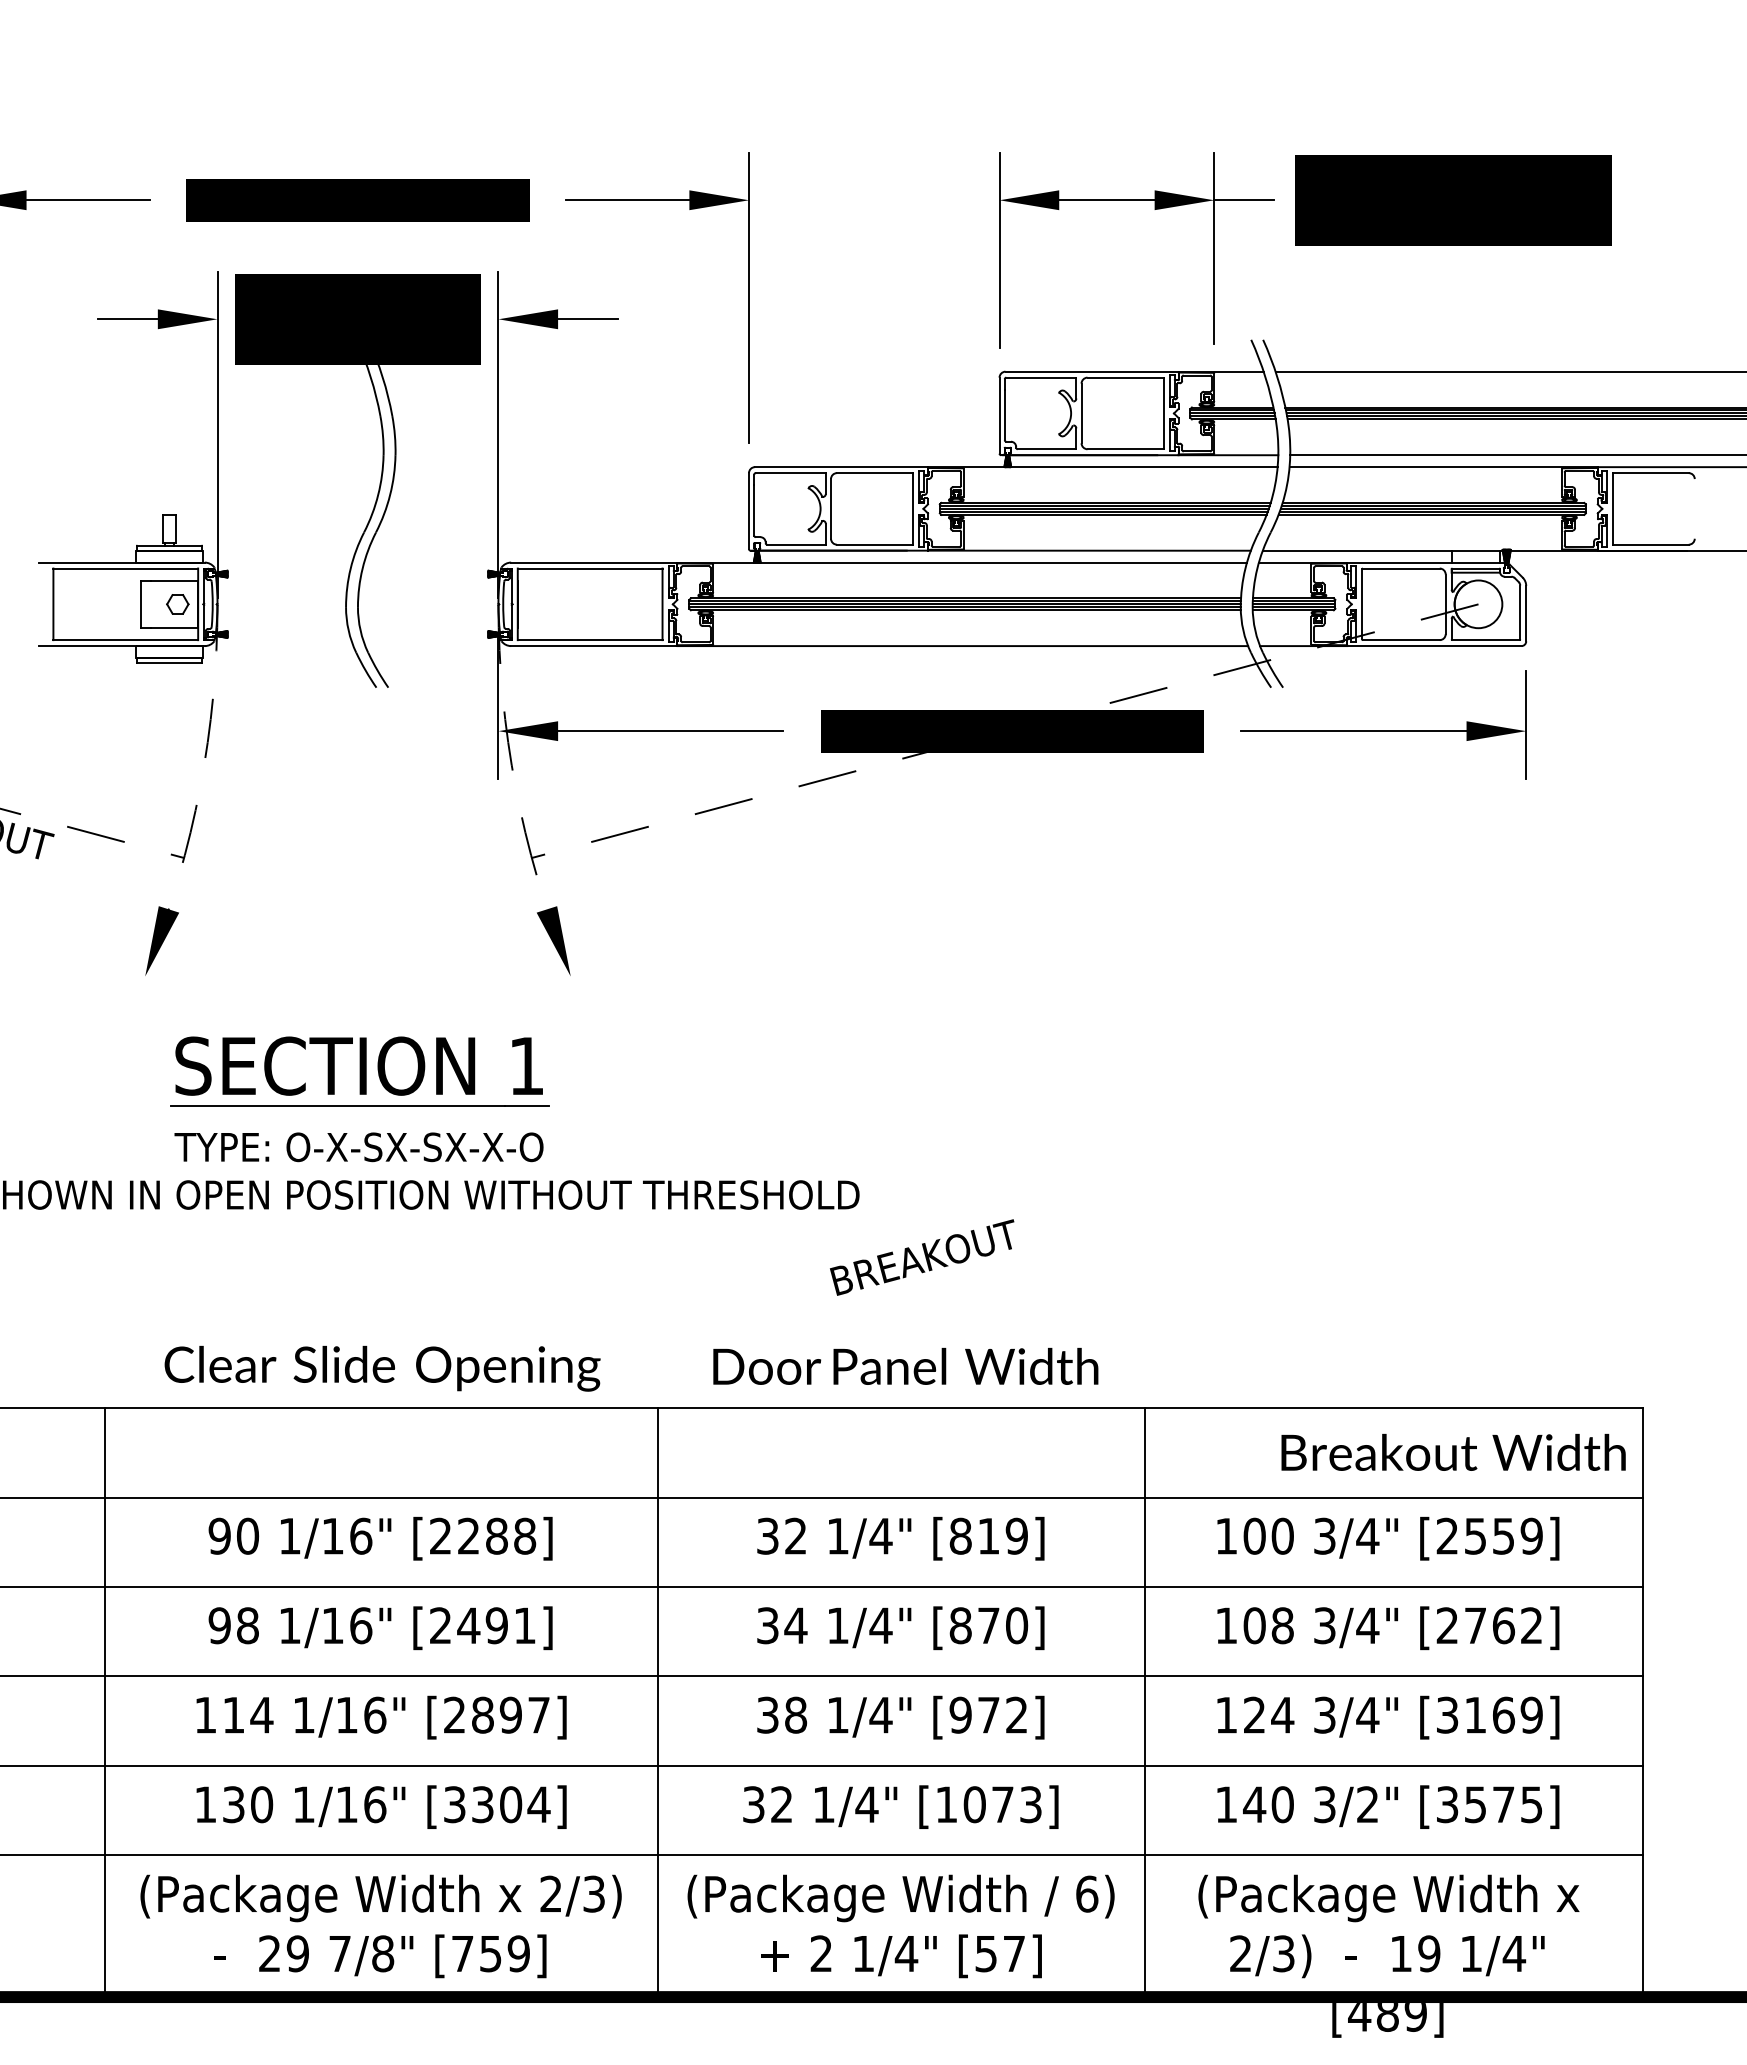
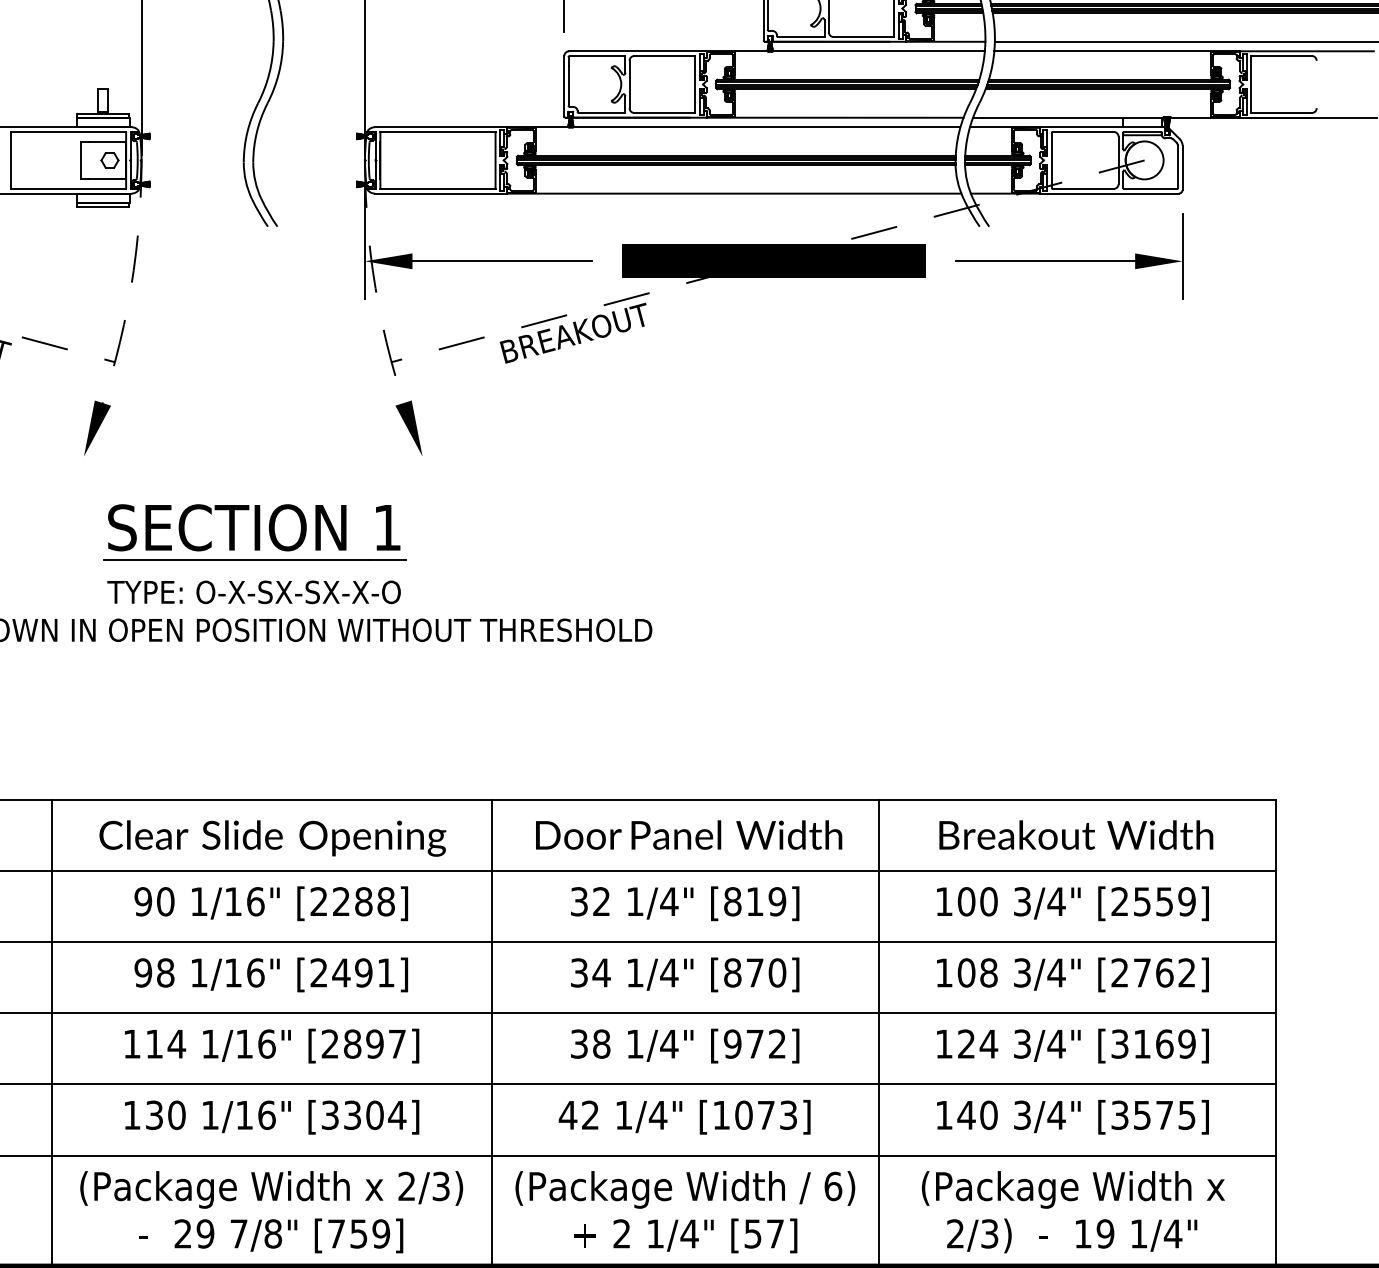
text: (922, 1257) -> (573, 333), moved
text: (905, 1366) -> (688, 835), moved
text: (382, 1368) -> (272, 838), moved
text: (1453, 1452) -> (1076, 835), moved
text: (753, 1804) -> (567, 1115), 32 -> 42
text: (1367, 1804) -> (1056, 1115), 3/2" -> 3/4"

